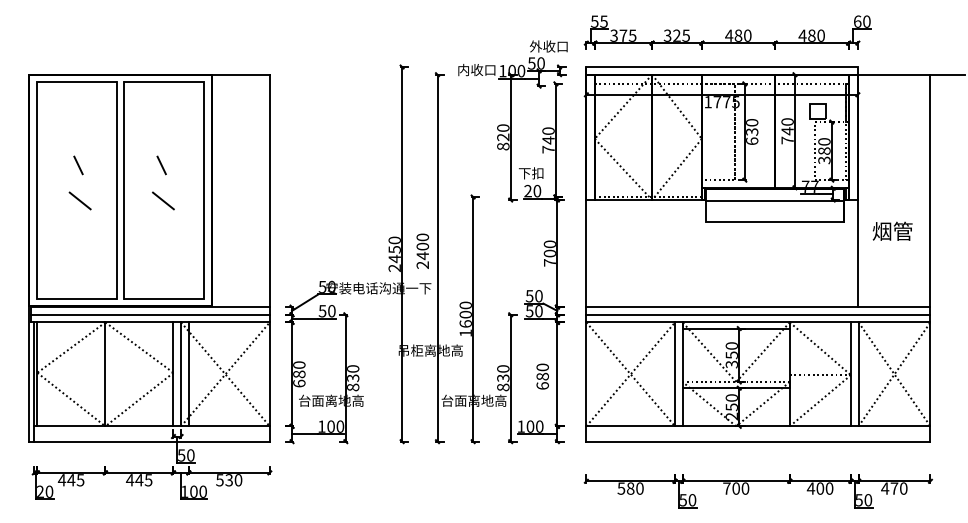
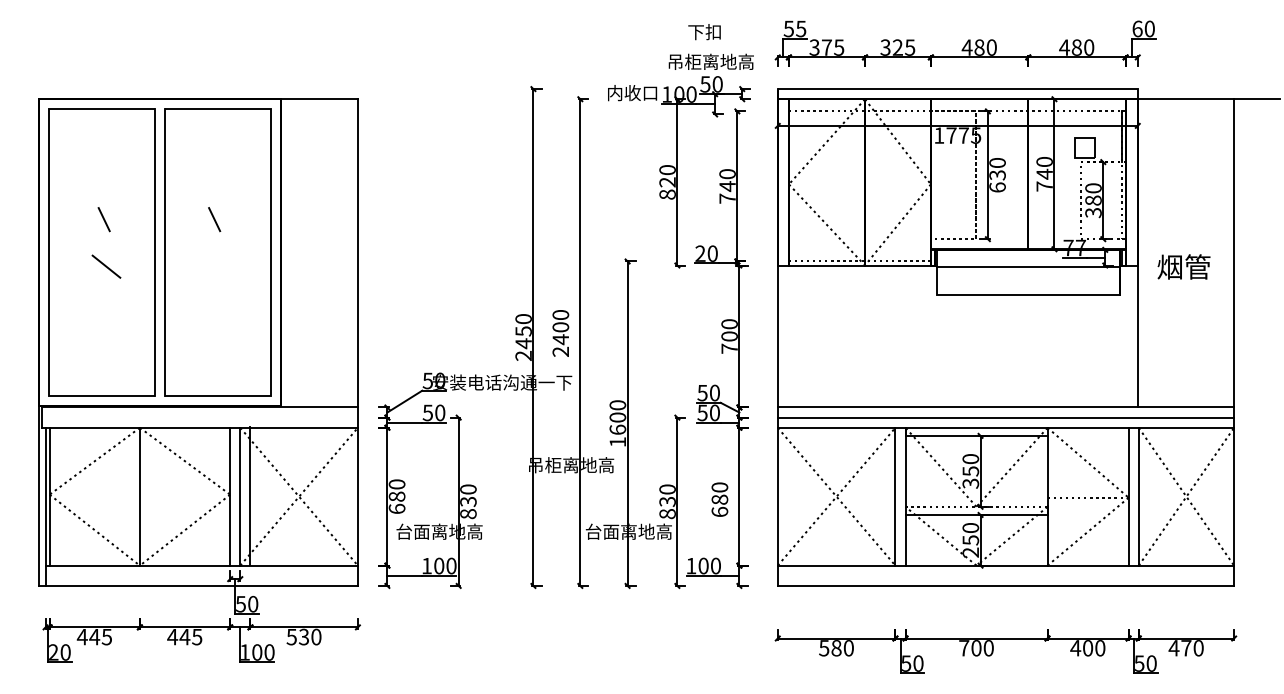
text: (535, 46) -> (710, 61), 外收口 -> 吊柜离地高
text: (531, 173) -> (704, 32), moved
line: (163, 200) -> (216, 266), removed
text: (892, 230) -> (1183, 266), moved
line: (150, 314) -> (199, 417), removed

